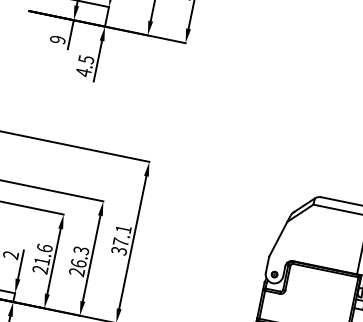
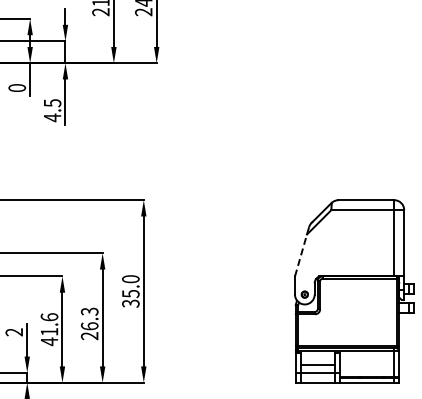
text: (58, 40) -> (17, 88), 9 -> 0
text: (121, 235) -> (130, 286), 37.1 -> 35.0
line: (278, 239) -> (301, 255), solid -> dashed
text: (40, 269) -> (49, 341), 21.6 -> 41.6

